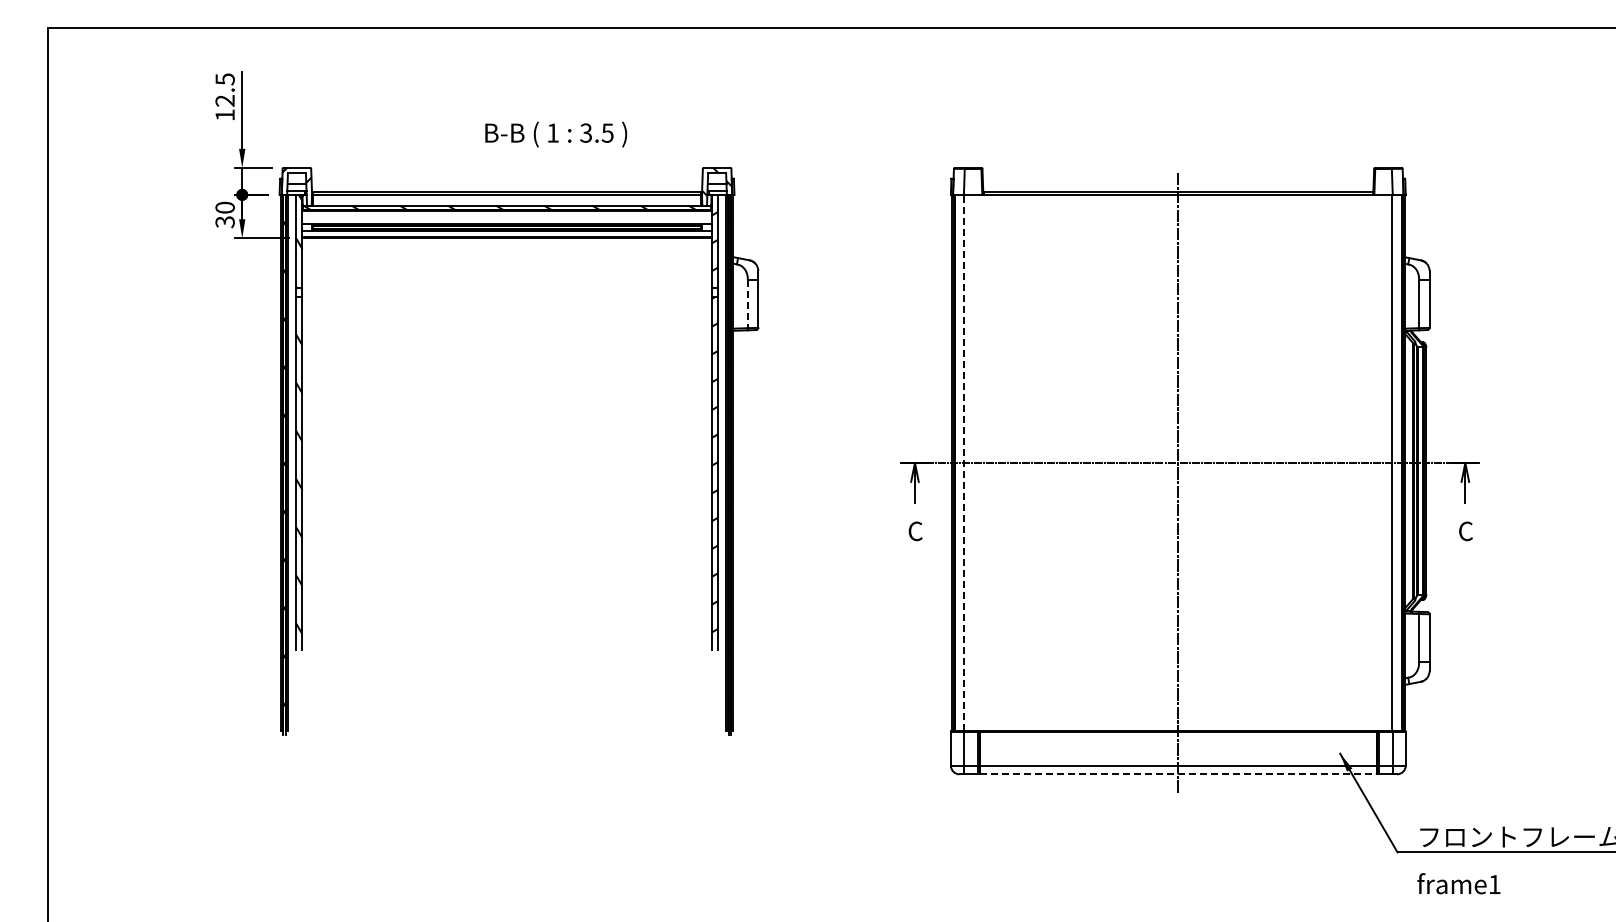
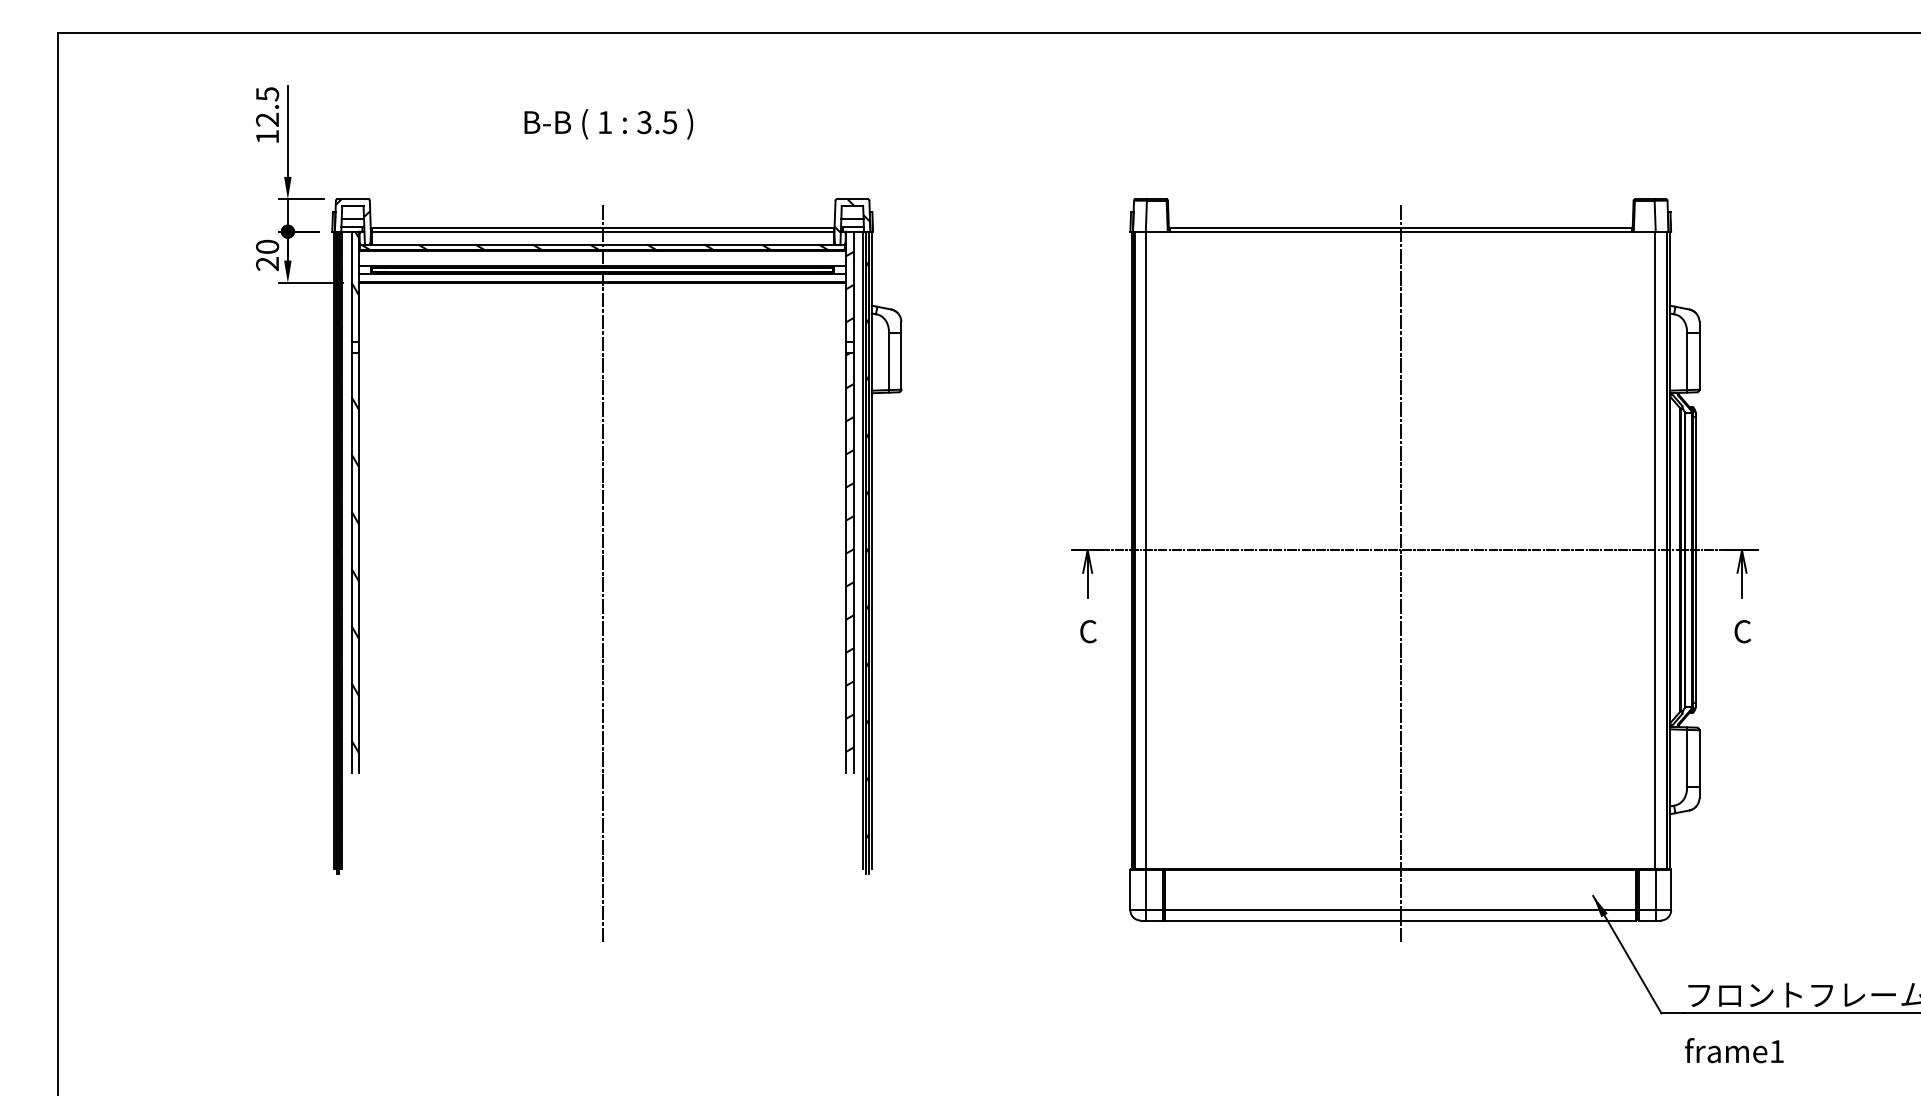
text: (556, 134) -> (609, 124), moved
text: (225, 222) -> (267, 264), 30 -> 20
line: (747, 304) -> (888, 361), dashed -> solid
line: (964, 462) -> (1146, 549), dashed -> solid
line: (507, 482) -> (603, 573), added
line: (1178, 774) -> (1400, 920), dashed -> solid

